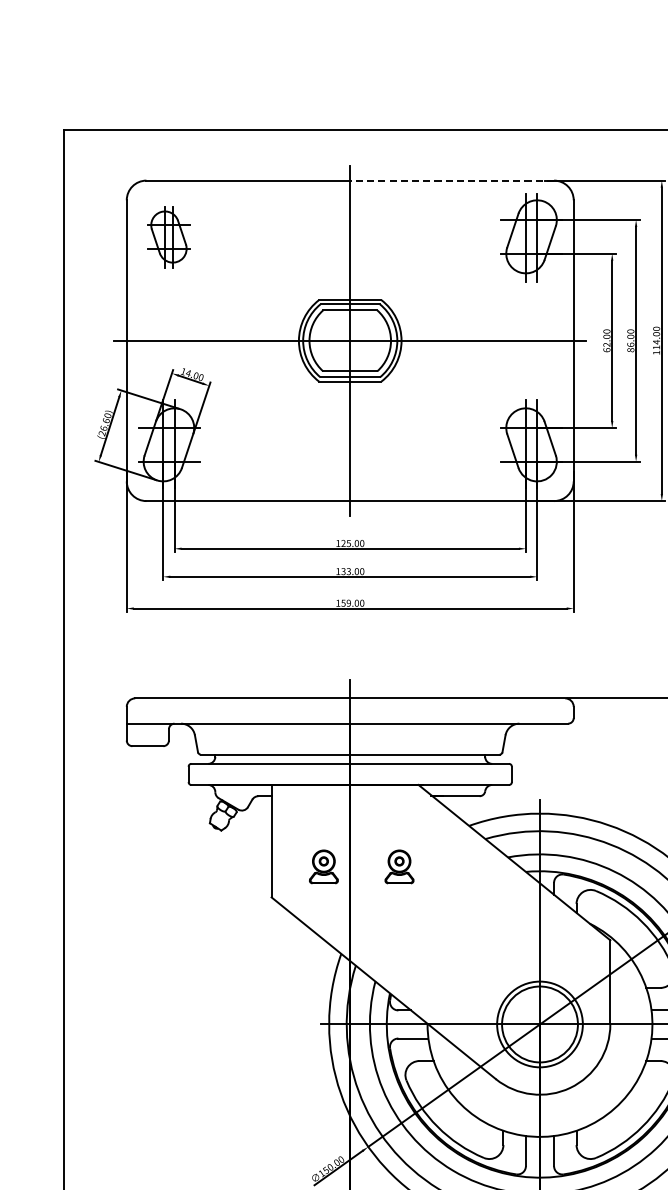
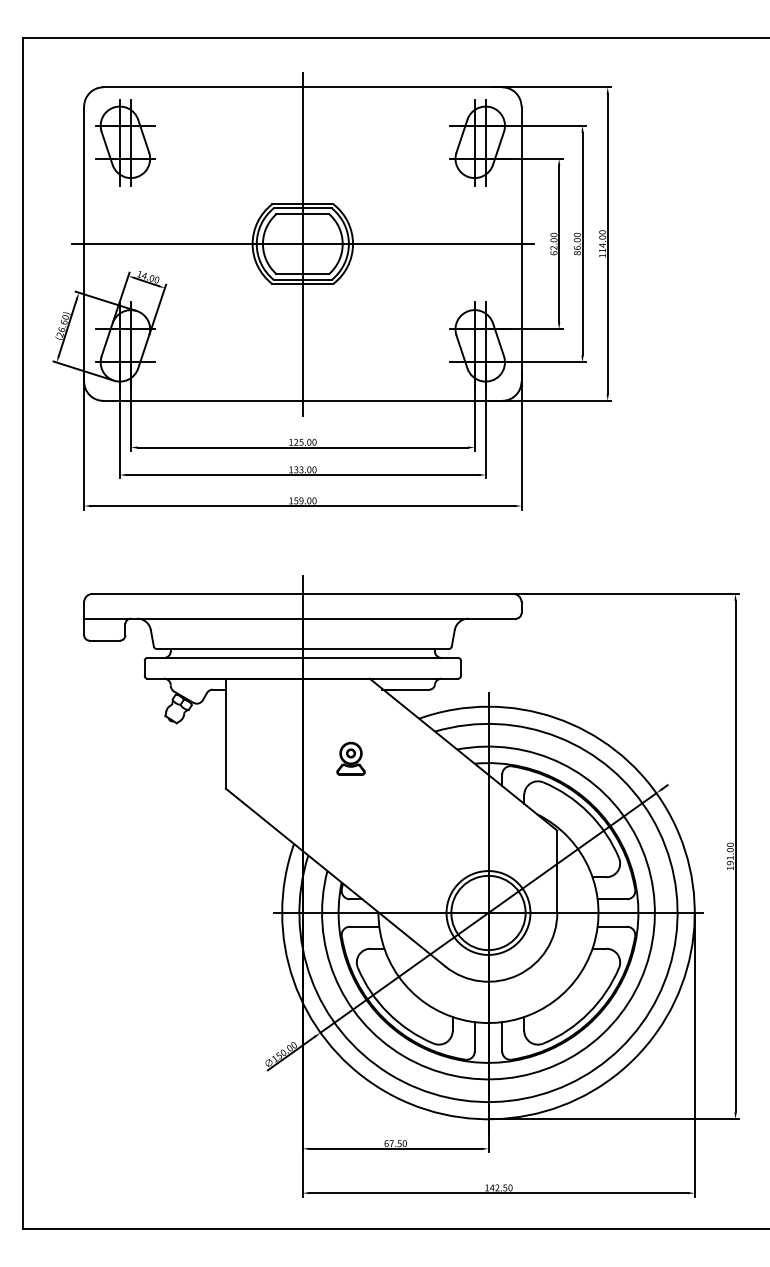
line: (452, 180) -> (402, 87), dashed -> solid
part: (169, 237) -> (125, 142), size x1.43
part: (323, 866) -> (276, 758), removed

